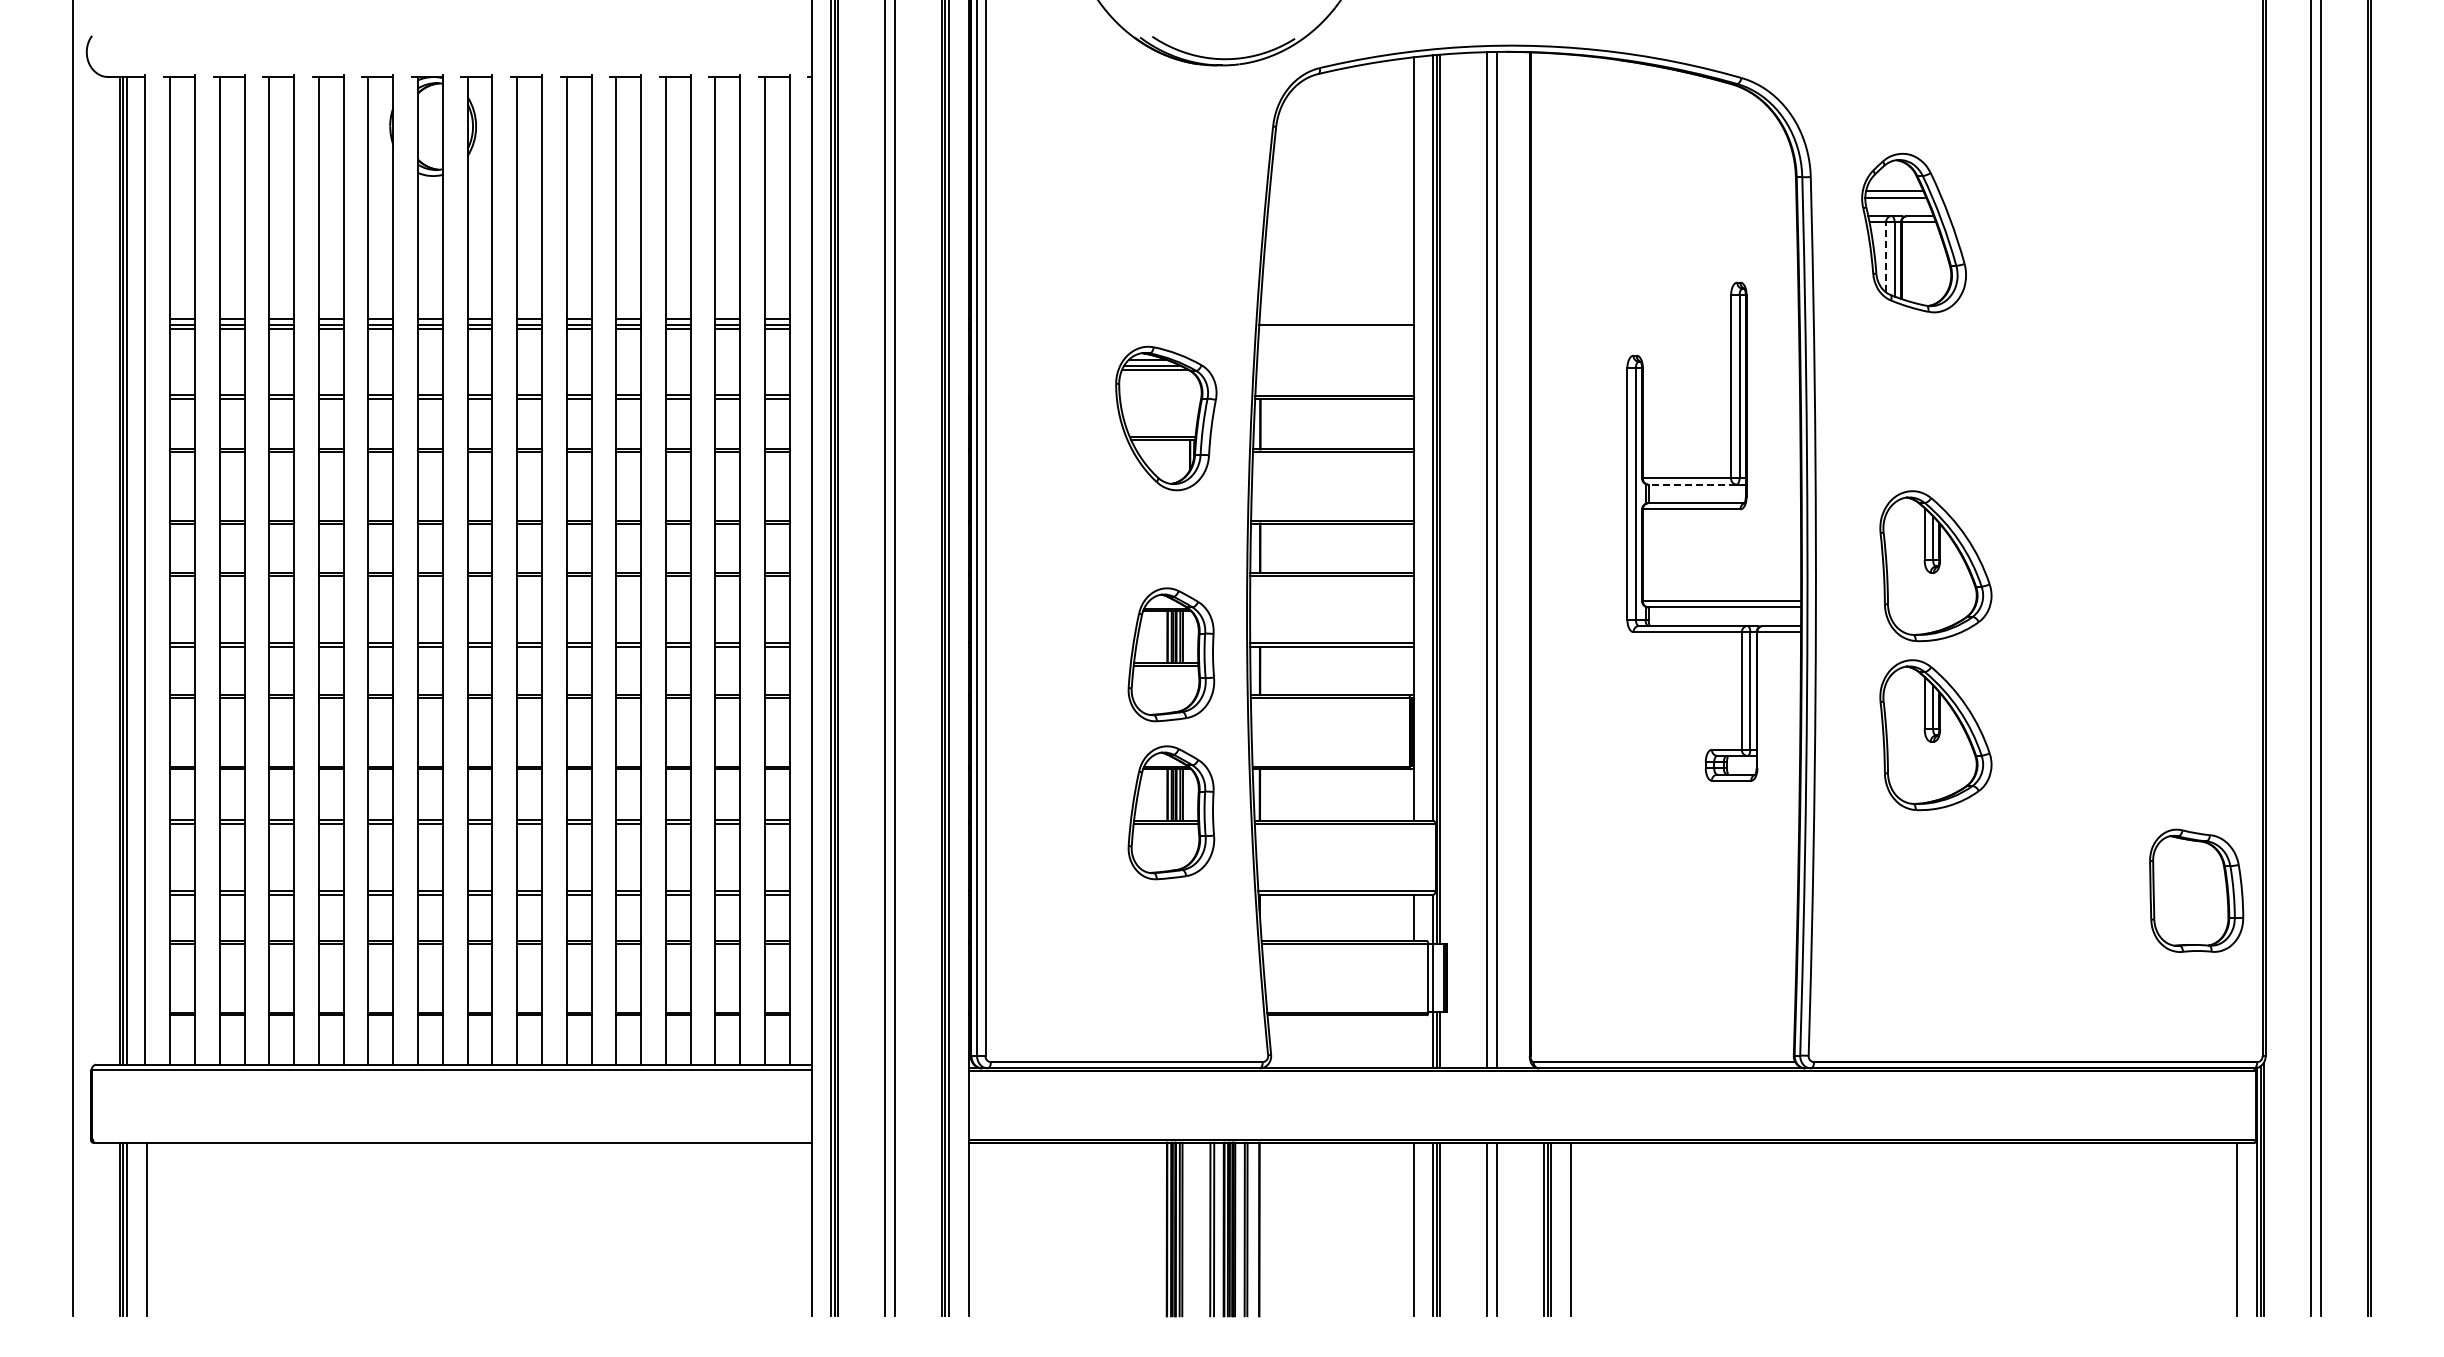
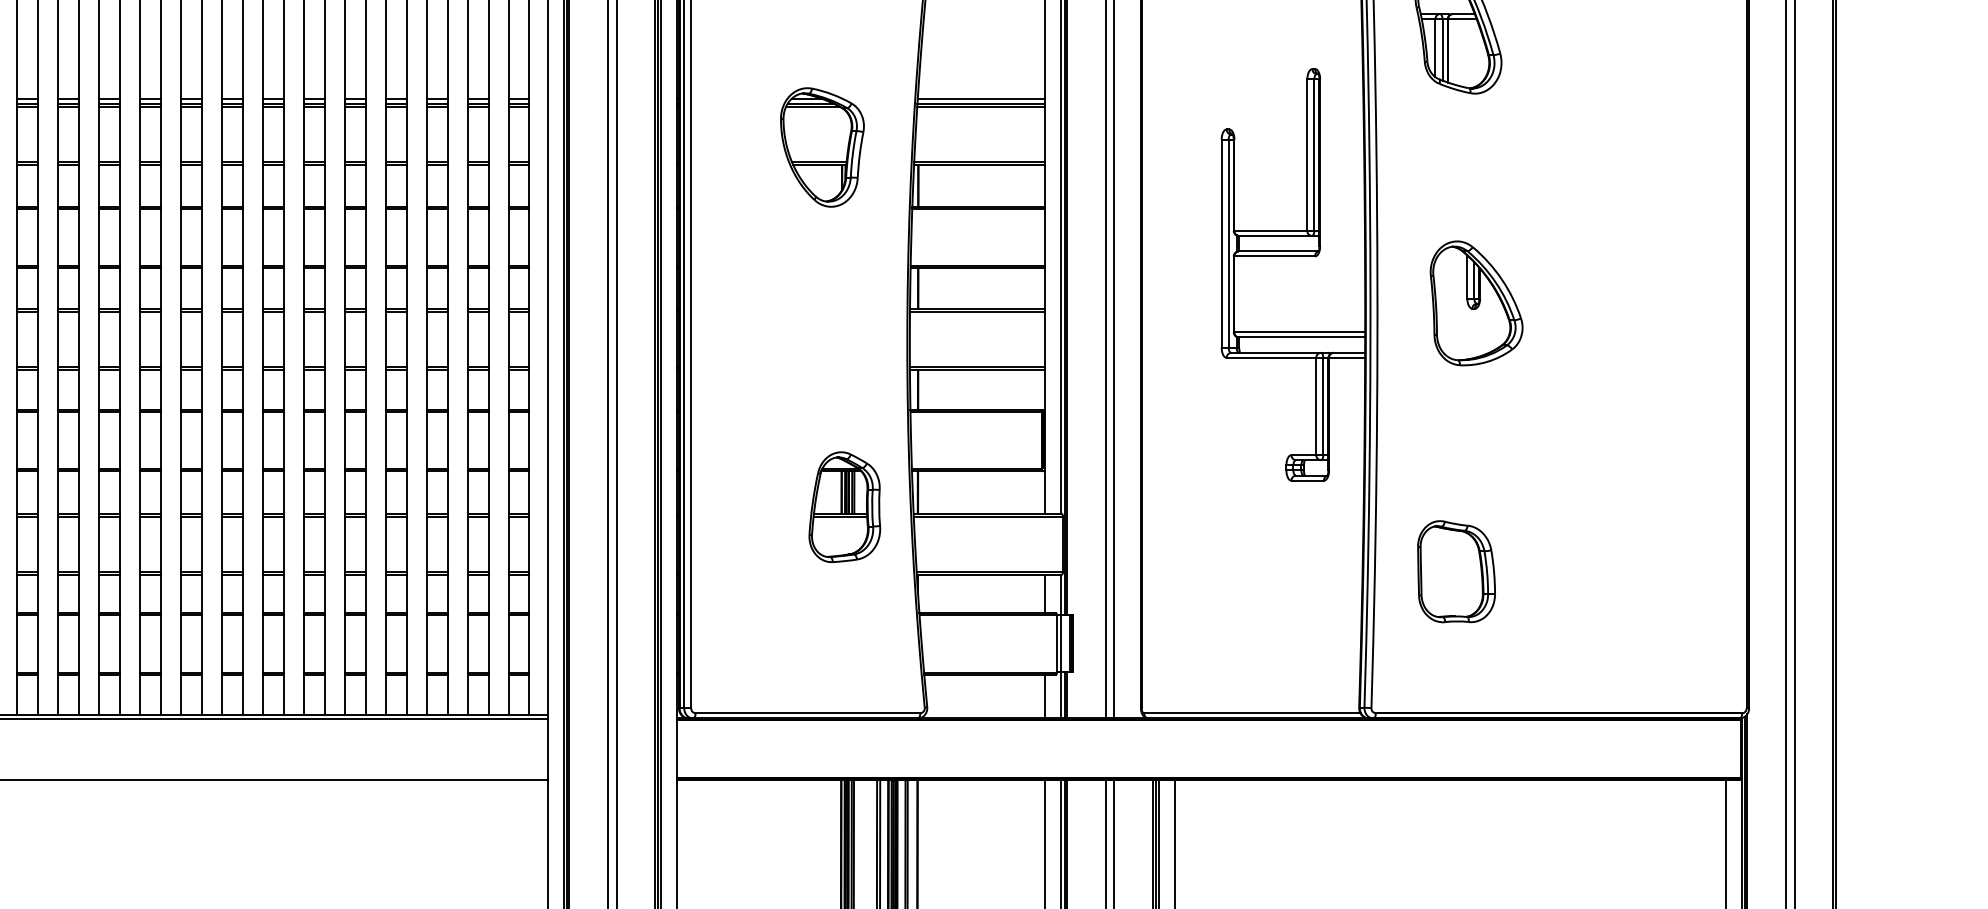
line: (1886, 256) -> (1435, 47), dashed -> solid
line: (1336, 318) -> (981, 98), added
line: (1336, 328) -> (981, 106), added
part: (1166, 418) -> (822, 147), moved
line: (1691, 484) -> (1274, 235), dashed -> solid
part: (1171, 654) -> (844, 376), removed
part: (1935, 735) -> (1476, 443), removed
part: (2196, 890) -> (1456, 571), moved
line: (1413, 1041) -> (1044, 696), added

